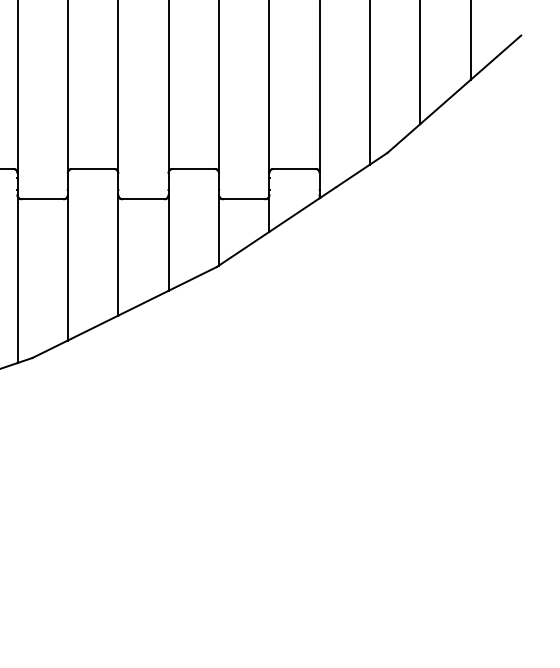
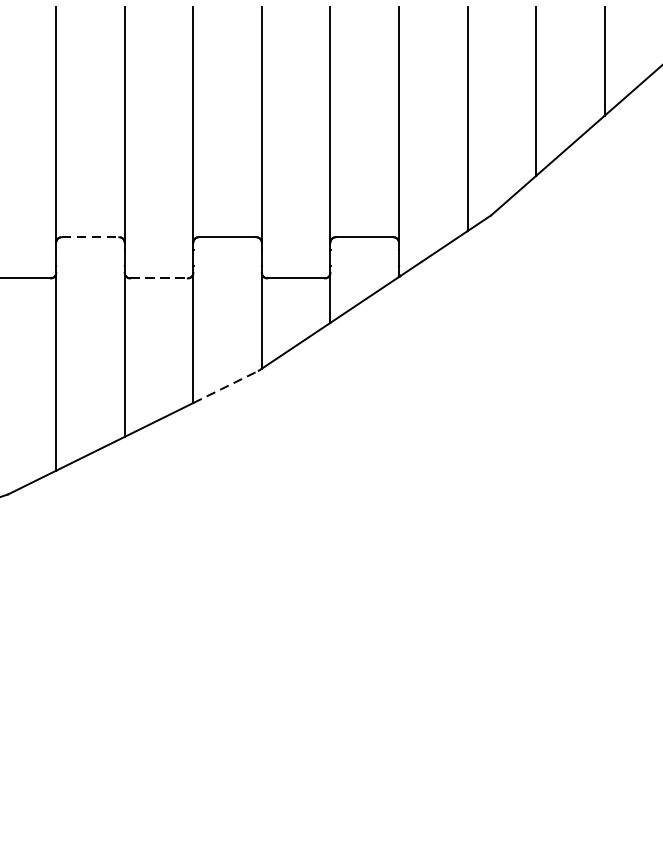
line: (93, 168) -> (91, 236), solid -> dashed
line: (143, 199) -> (159, 278), solid -> dashed
line: (192, 278) -> (225, 386), solid -> dashed

